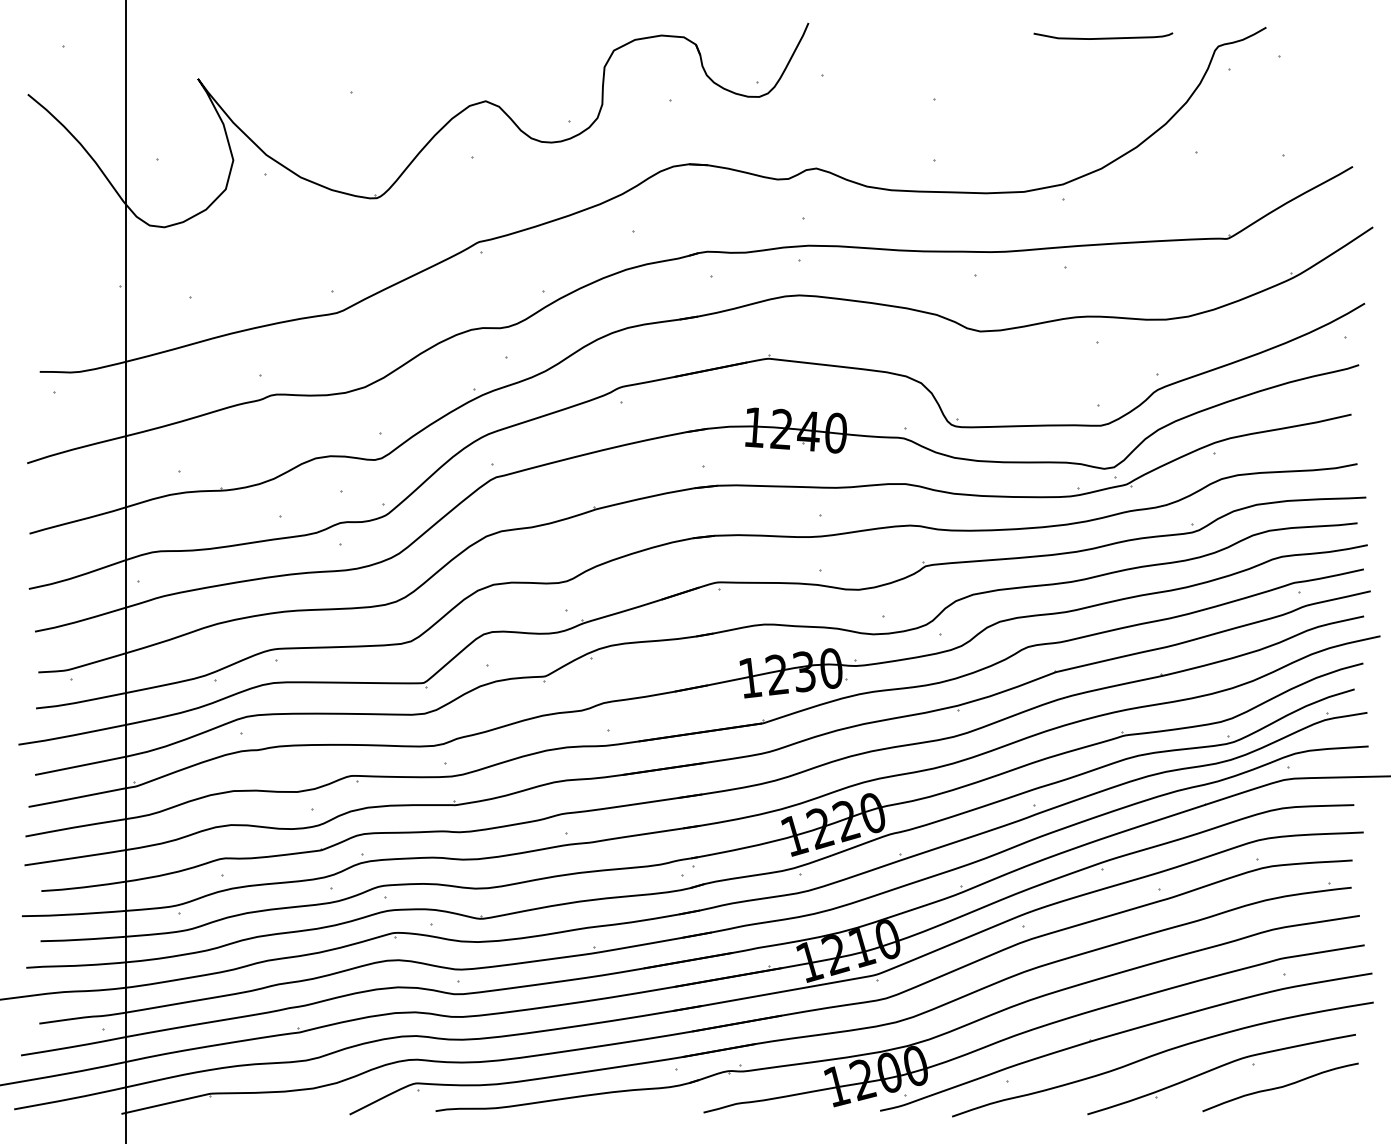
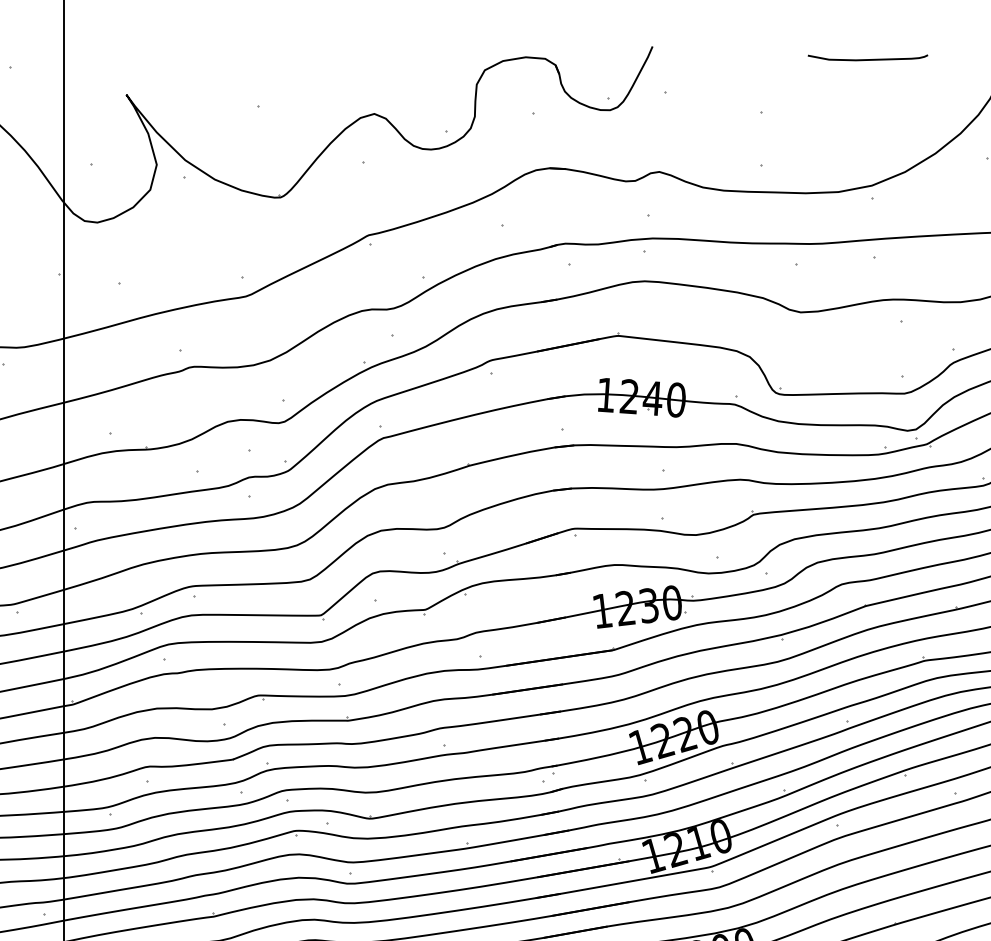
curve: (1103, 37) -> (868, 58), moved

